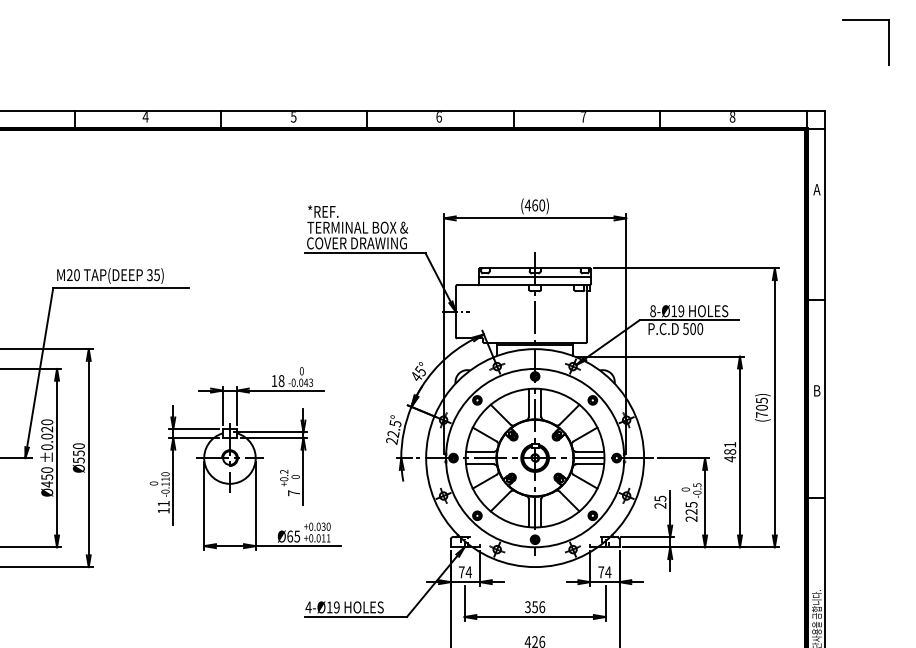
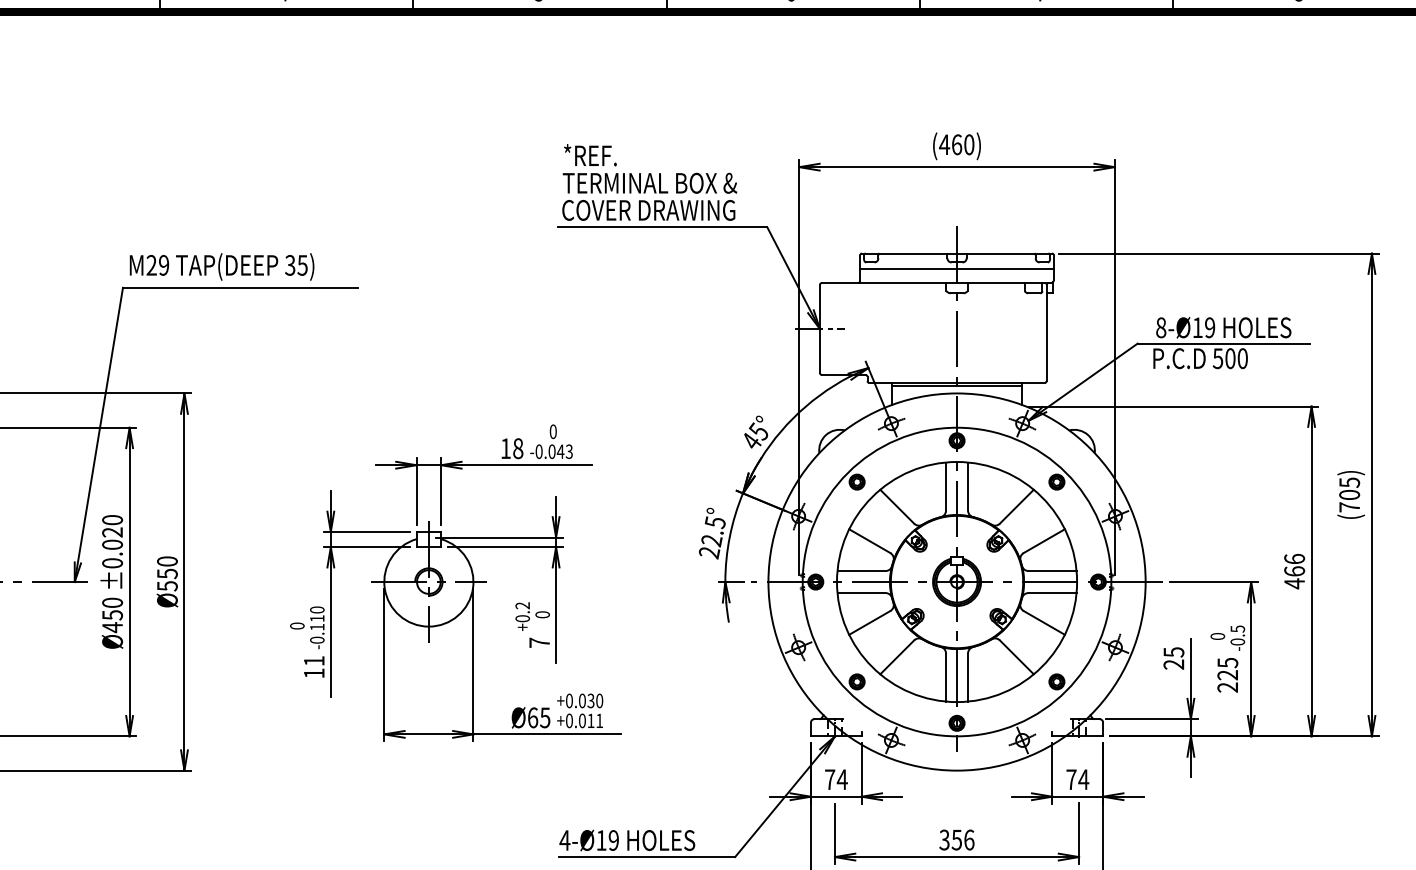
text: (76, 275) -> (163, 265), M20 -> M29
text: (730, 447) -> (1295, 563), 481 -> 466

